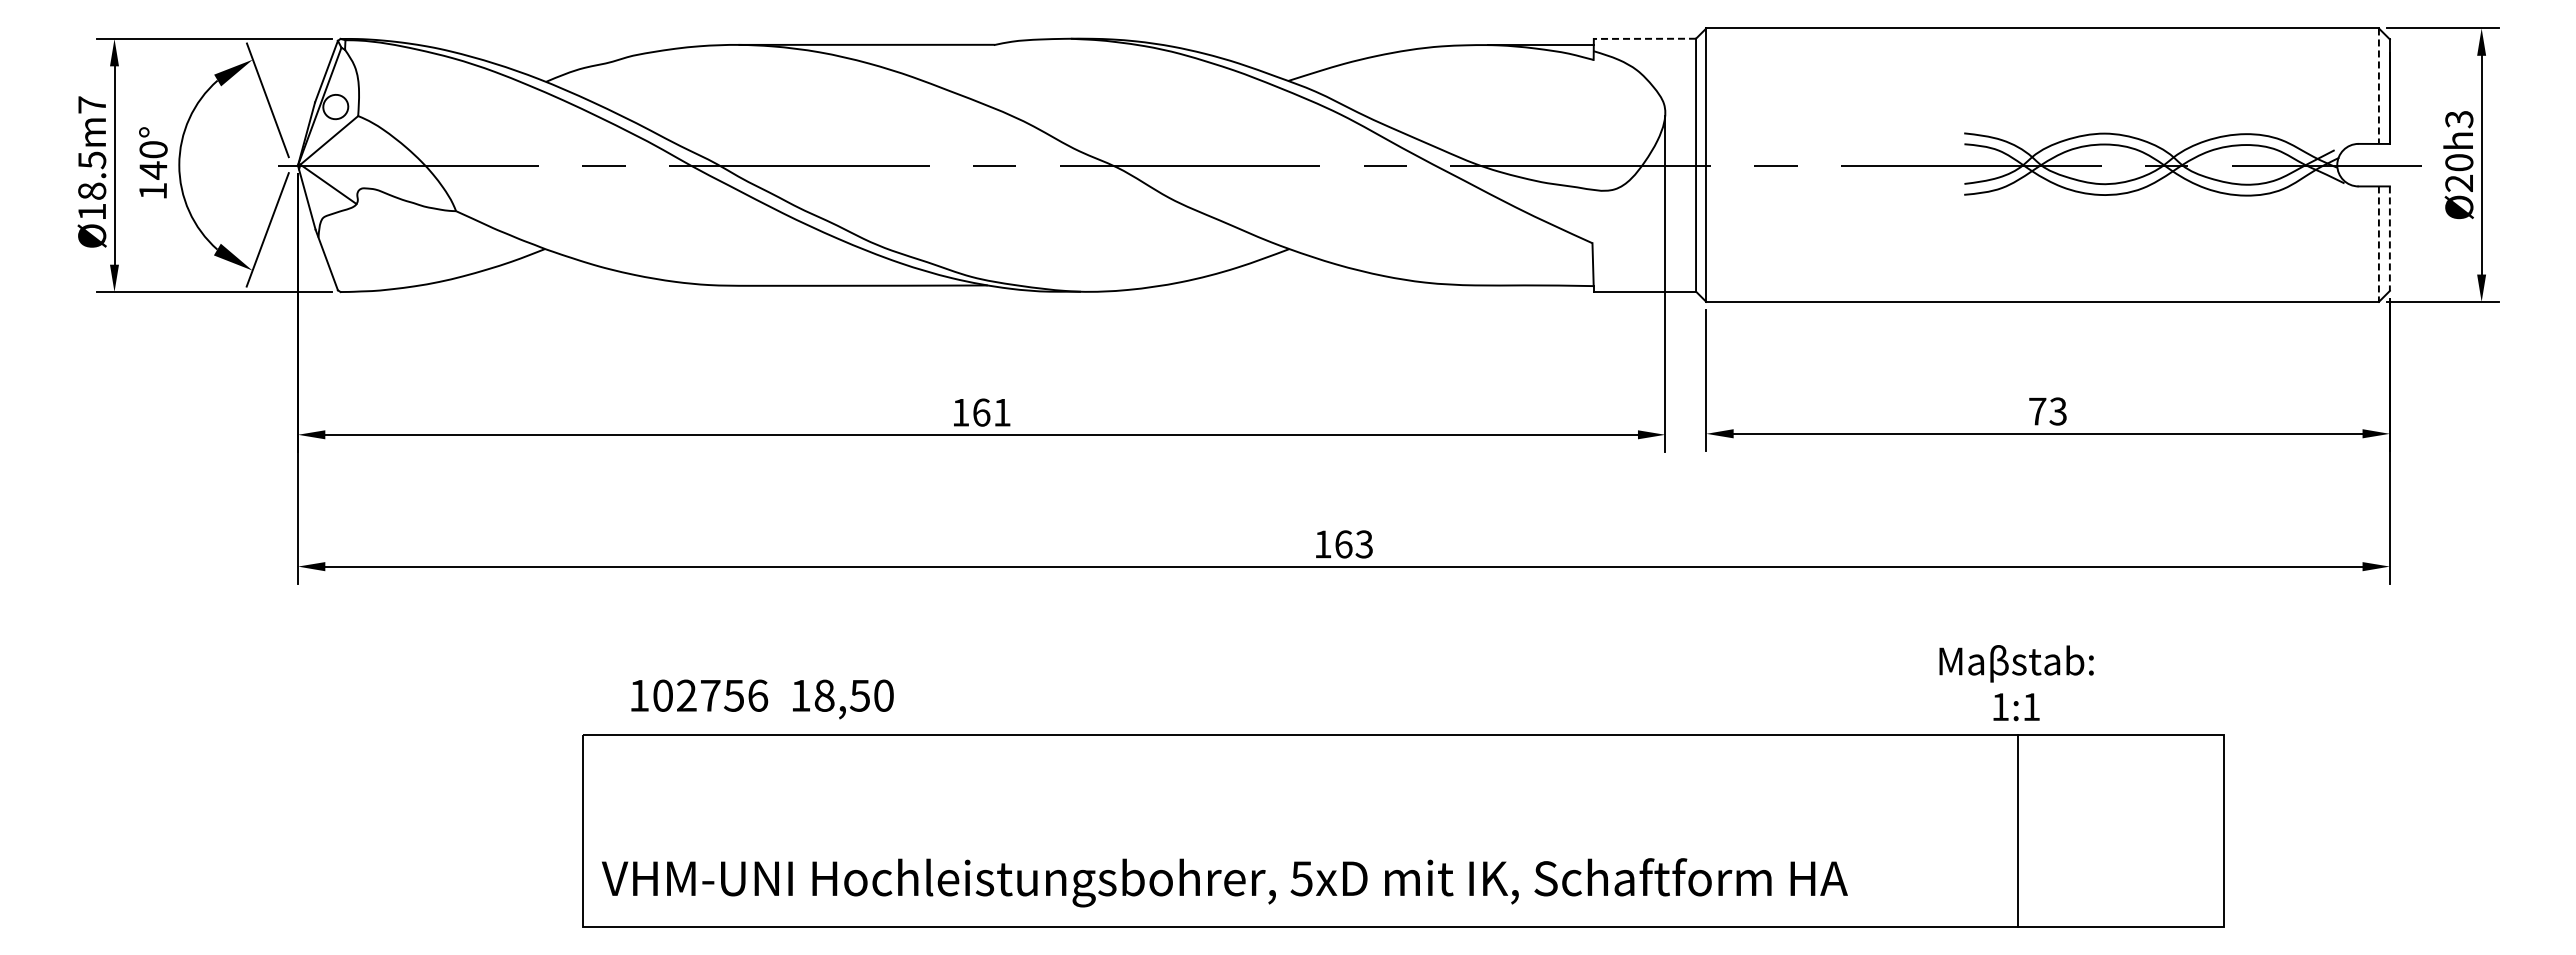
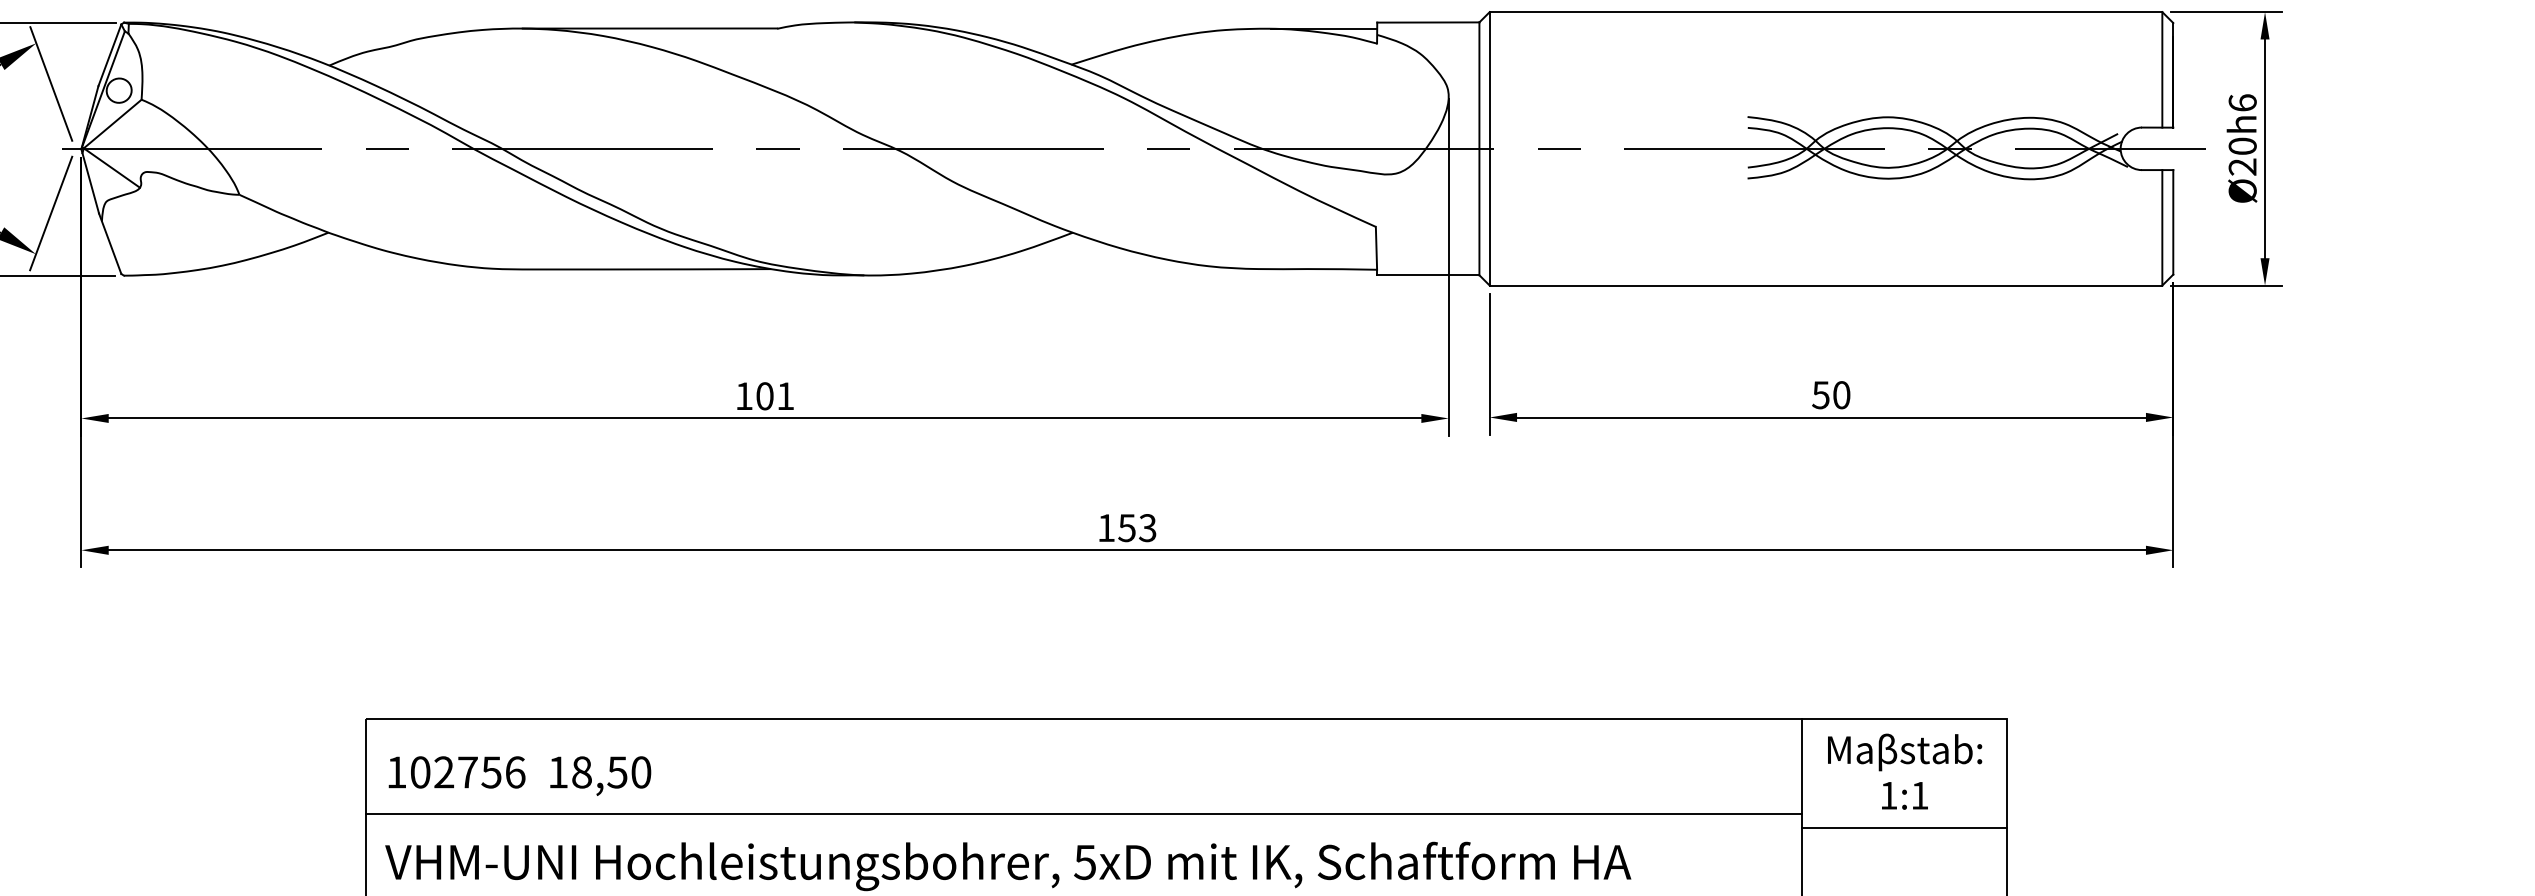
line: (1644, 38) -> (1427, 22), dashed -> solid
line: (2378, 86) -> (2161, 70), dashed -> solid
text: (2459, 119) -> (2242, 103), Ø20h3 -> Ø20h6
line: (2389, 239) -> (2172, 223), dashed -> solid
line: (2378, 244) -> (2161, 228), dashed -> solid
text: (2047, 411) -> (1830, 395), 73 -> 50
text: (981, 412) -> (764, 396), 161 -> 101
text: (1343, 544) -> (1126, 528), 163 -> 153
text: (2016, 683) -> (1904, 772), moved
text: (762, 699) -> (519, 776), moved
line: (1300, 830) -> (1083, 814), added
line: (2120, 844) -> (1903, 828), added

